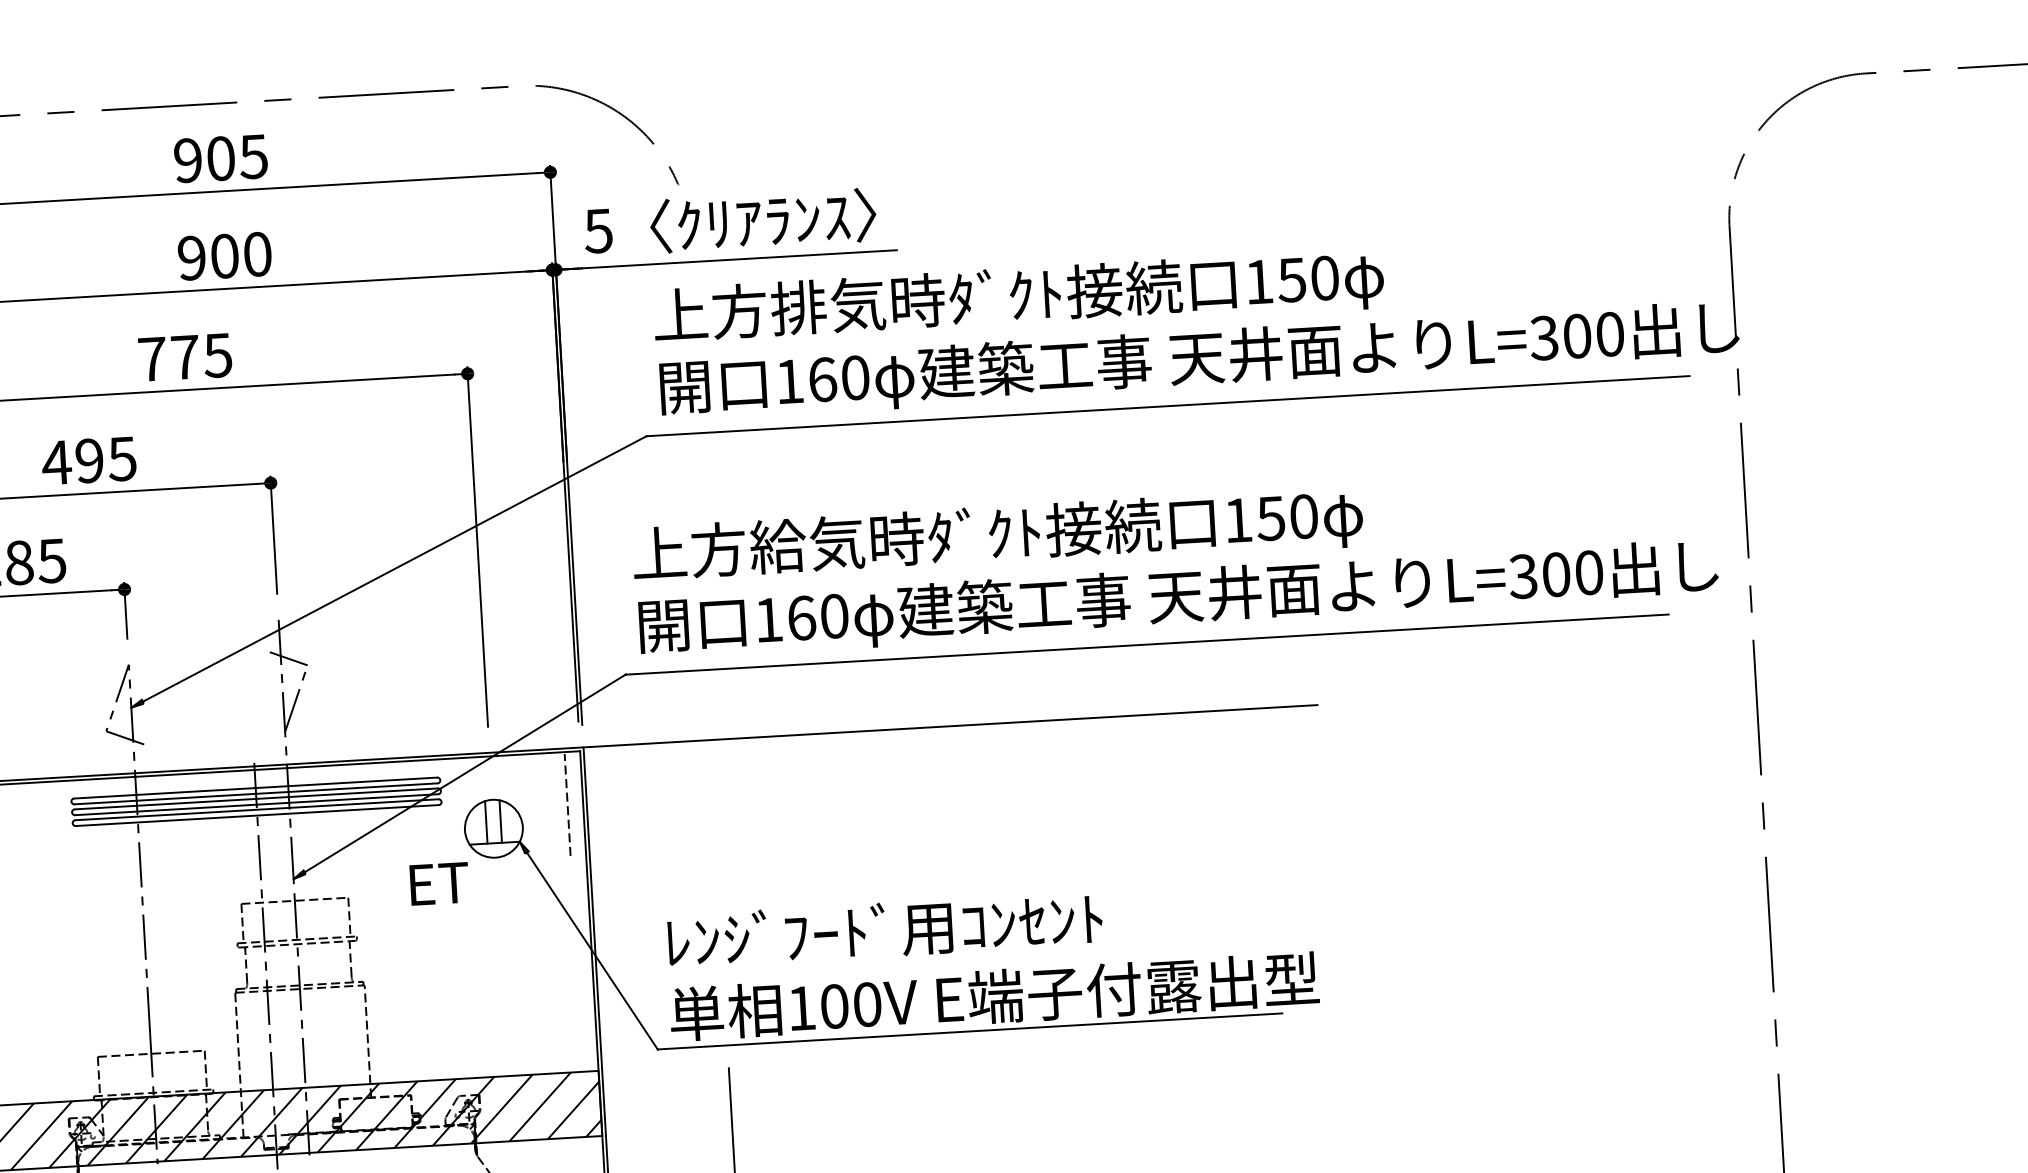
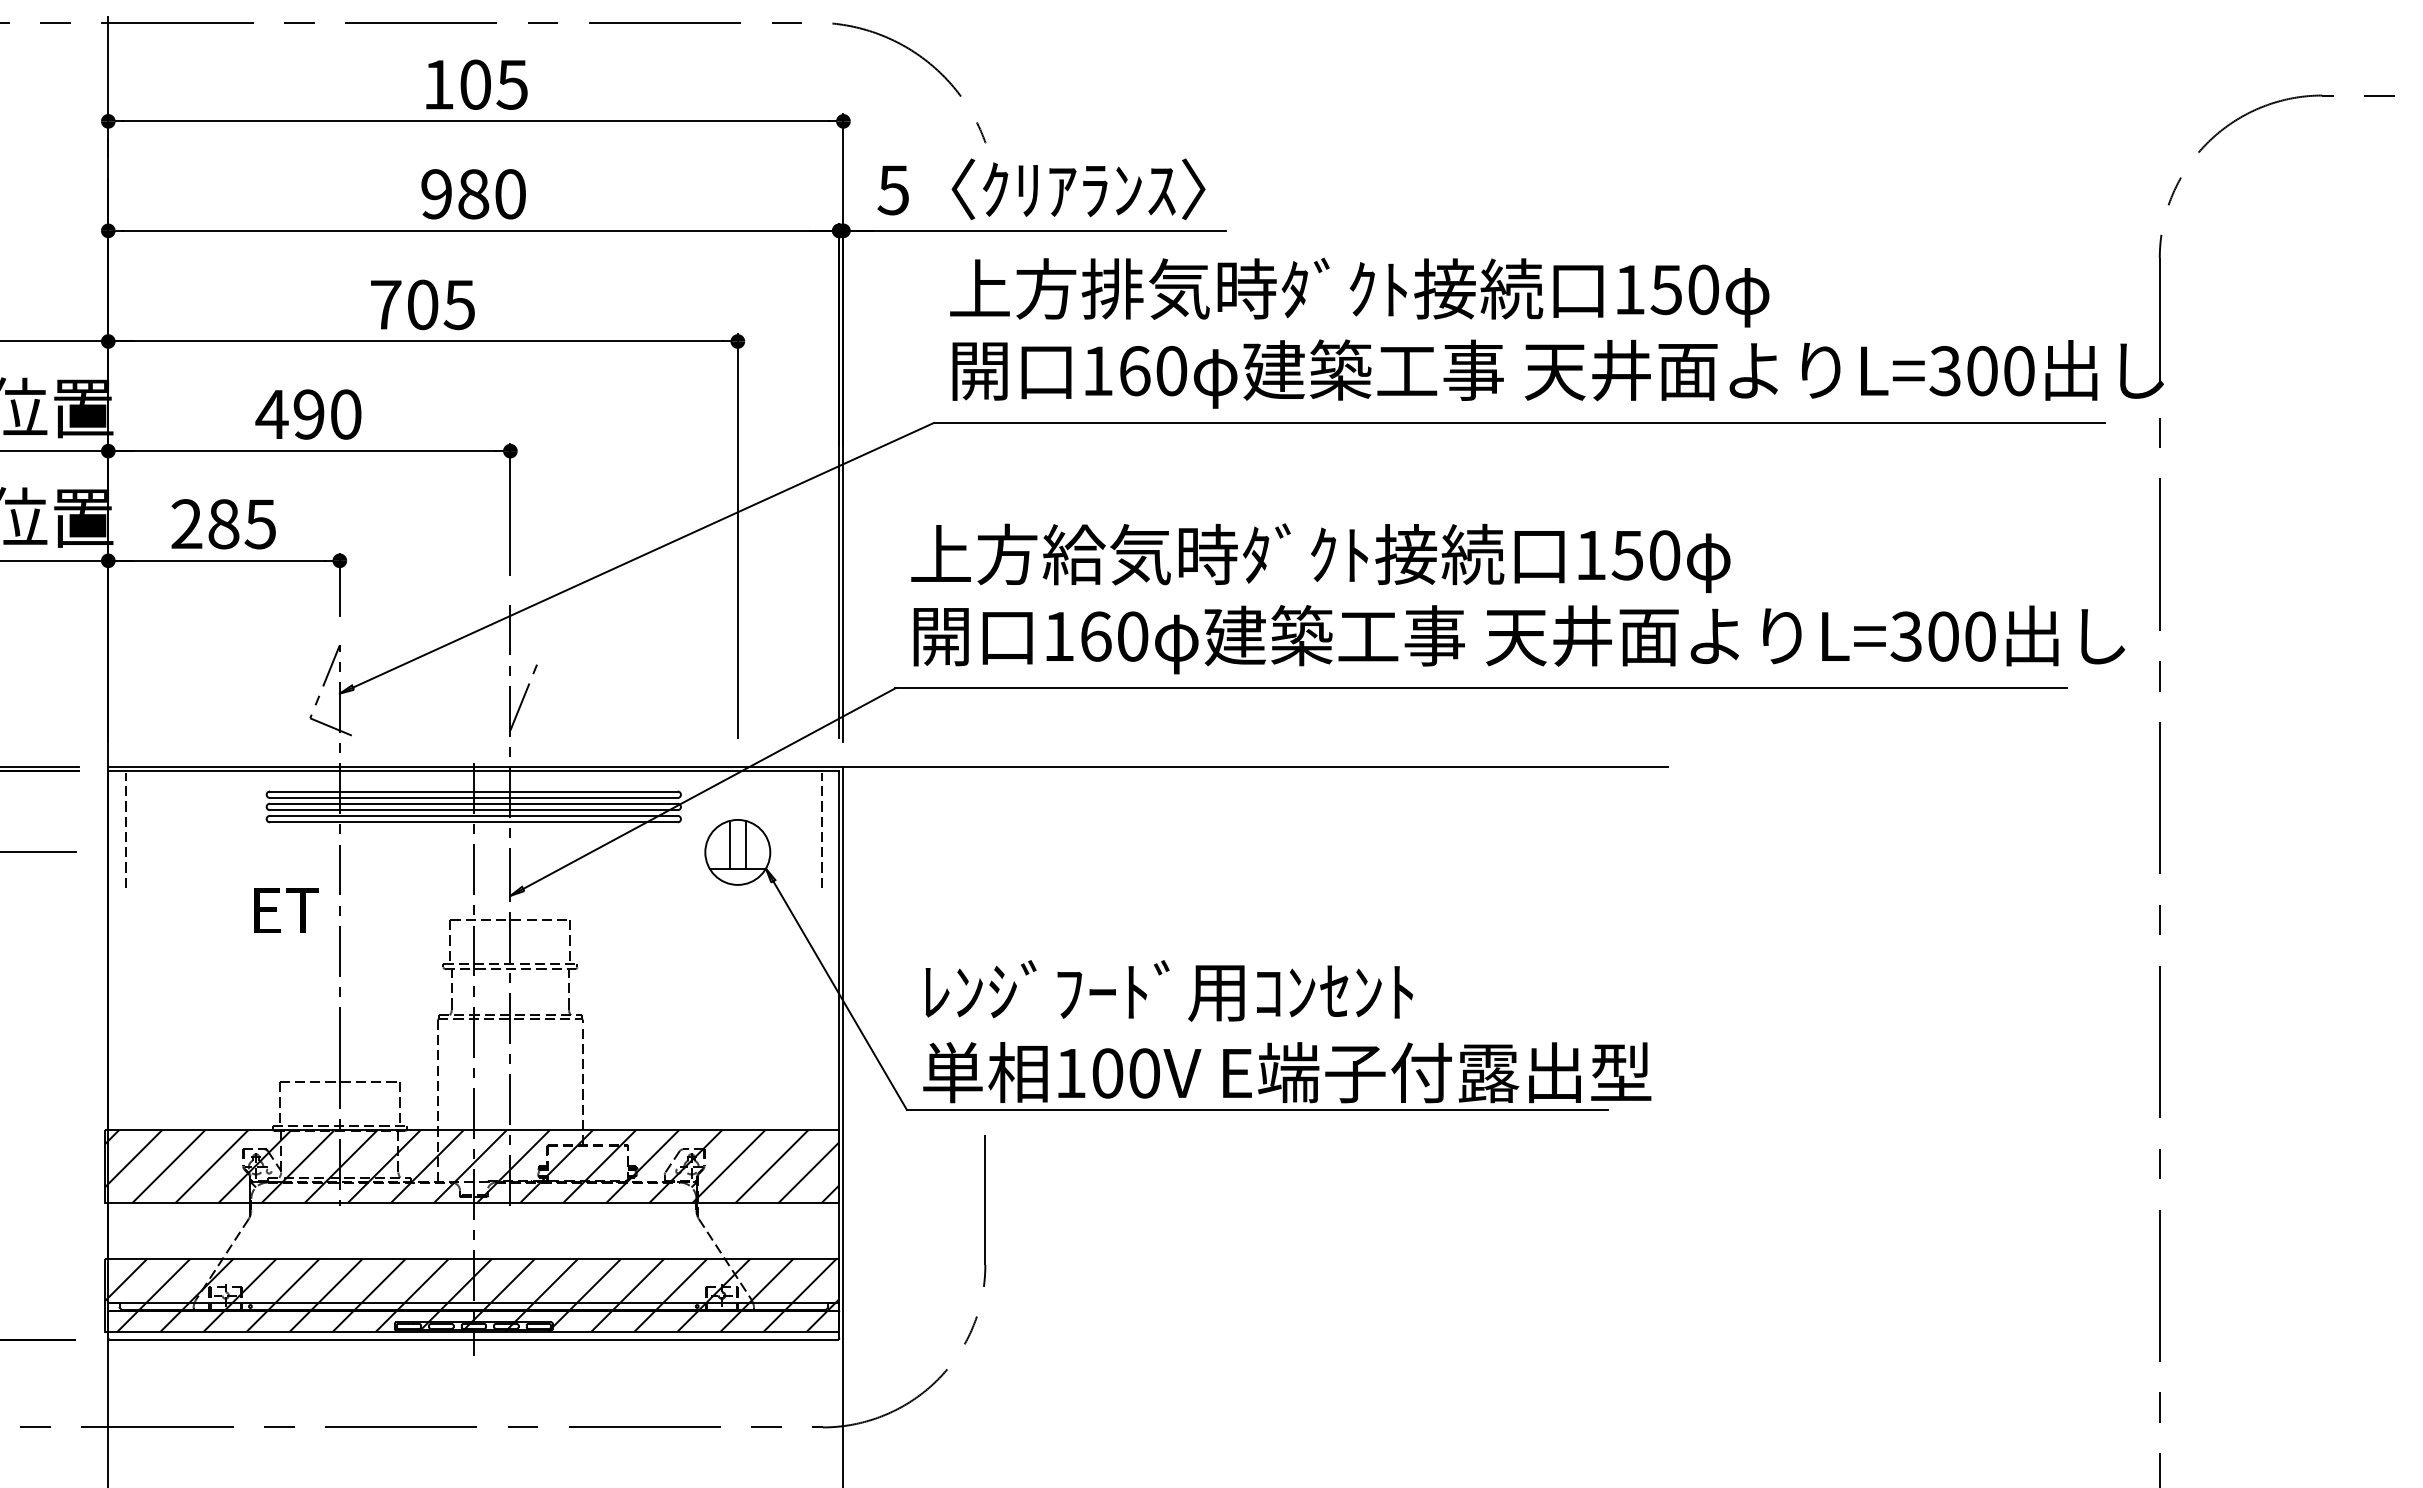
text: (187, 160) -> (438, 84), 905 -> 105
text: (224, 256) -> (473, 194), 900 -> 980
text: (185, 357) -> (422, 304), 775 -> 705
text: (122, 458) -> (345, 414), 495 -> 490
line: (288, 658) -> (518, 648), removed
text: (439, 883) -> (286, 910), moved

